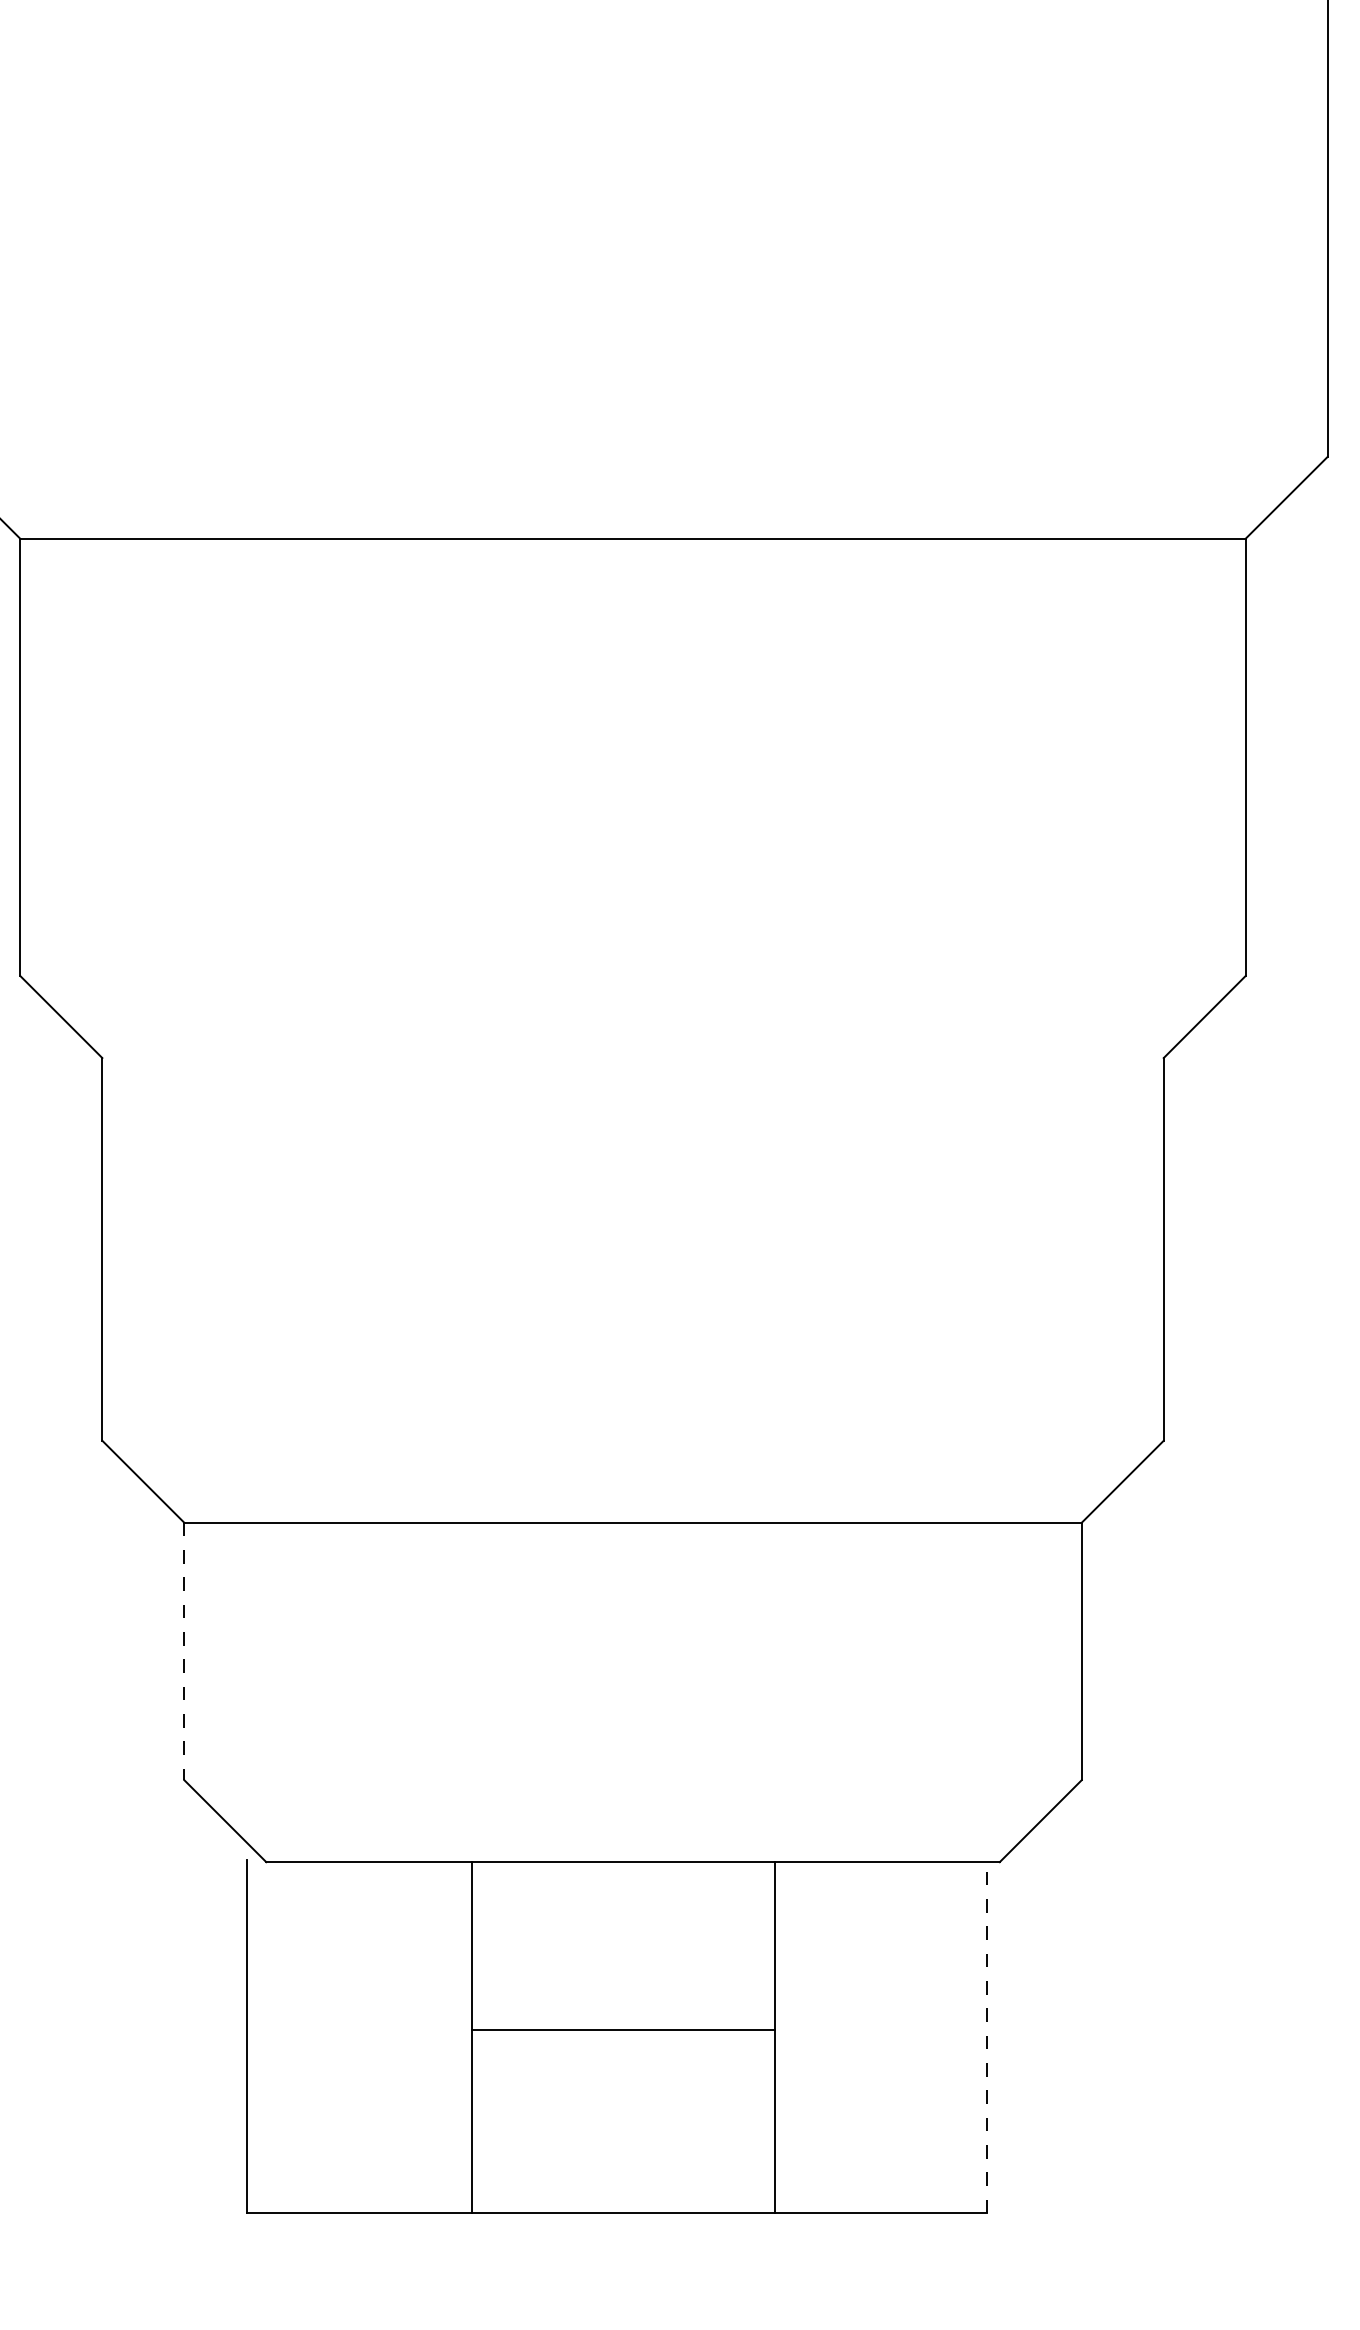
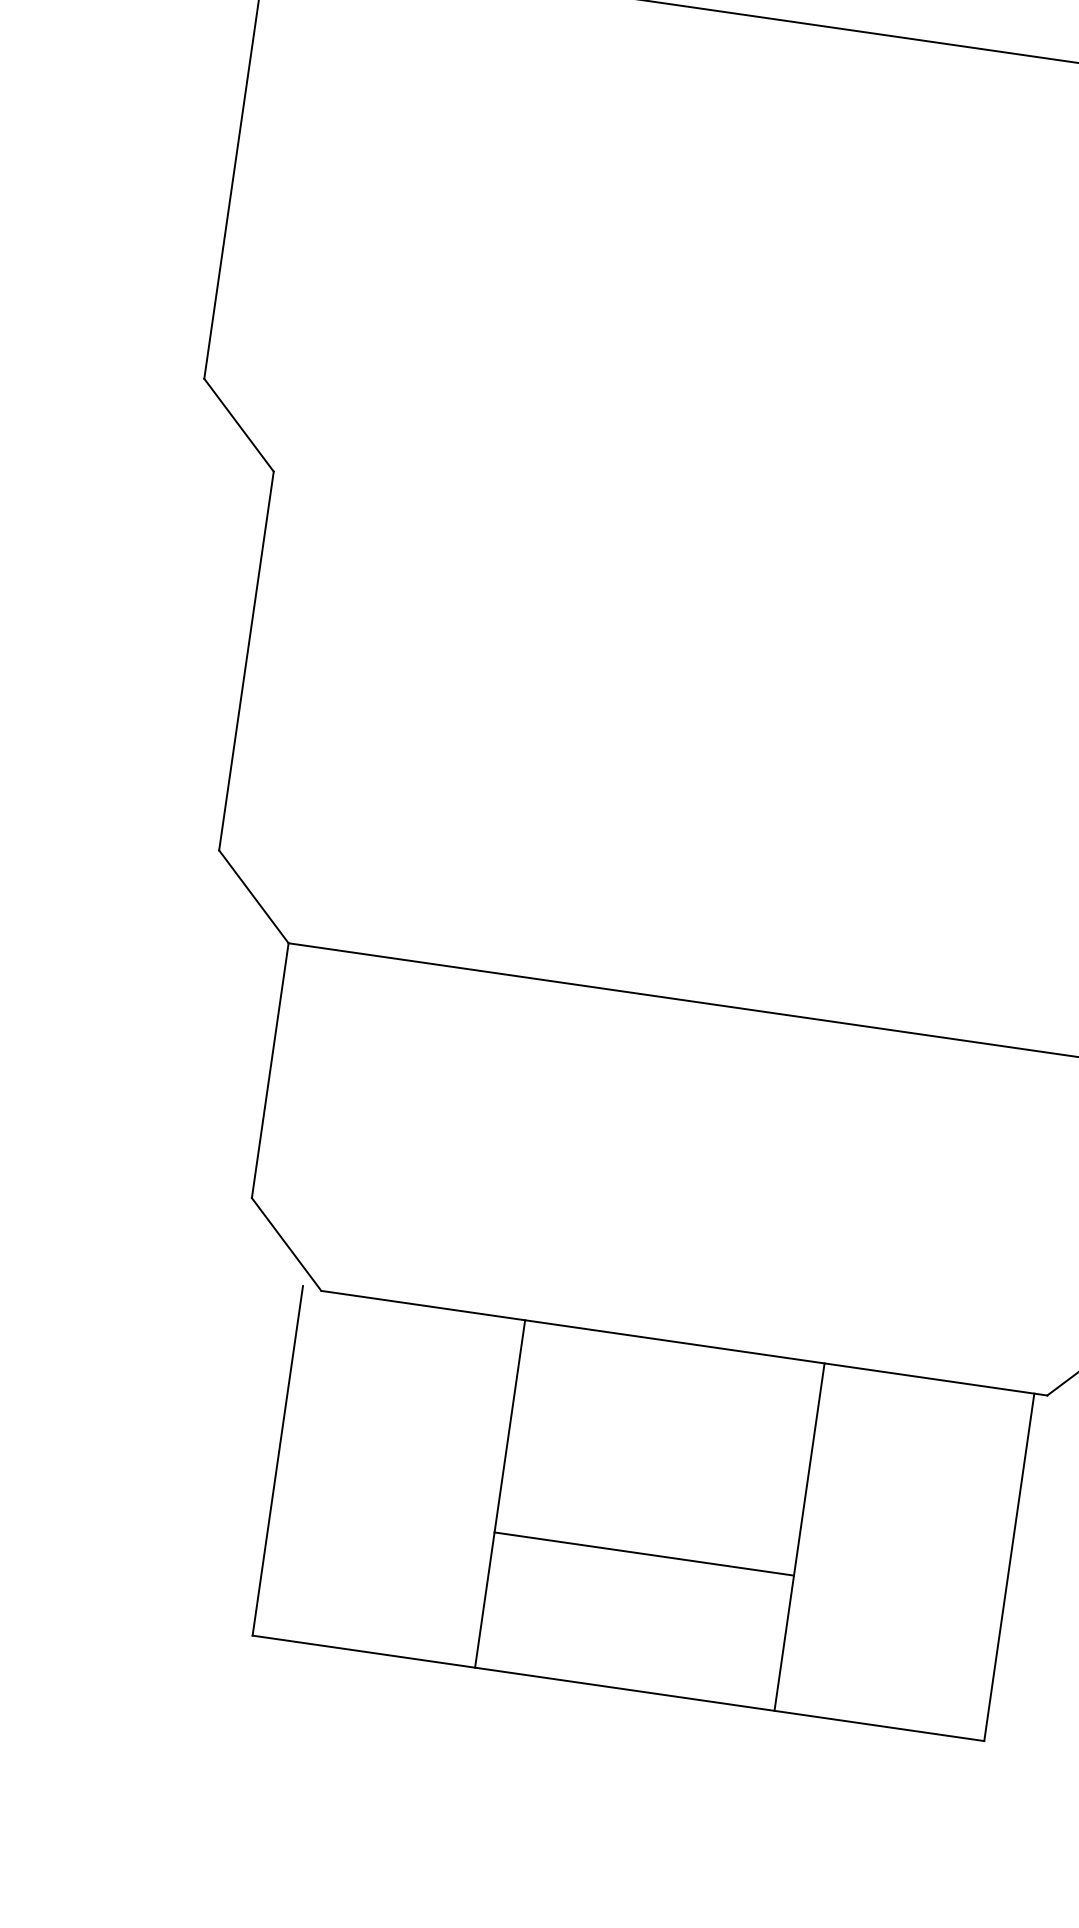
line: (184, 1651) -> (270, 1070), dashed -> solid
line: (623, 2029) -> (644, 1553), moved
line: (986, 2037) -> (1009, 1567), dashed -> solid

